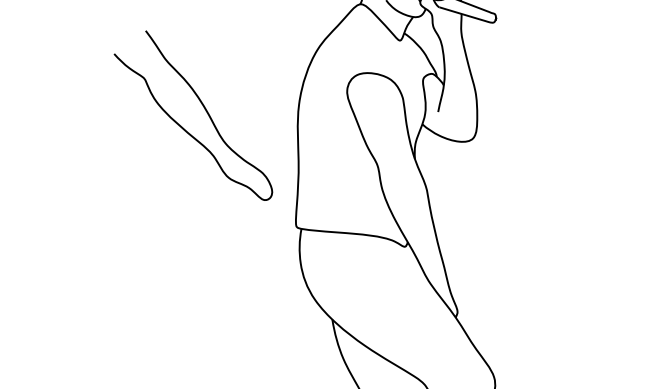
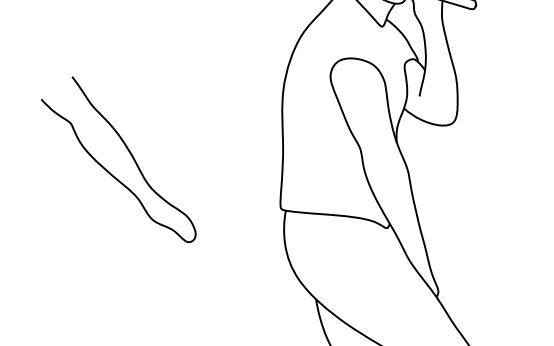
curve: (204, 109) -> (129, 153), moved

